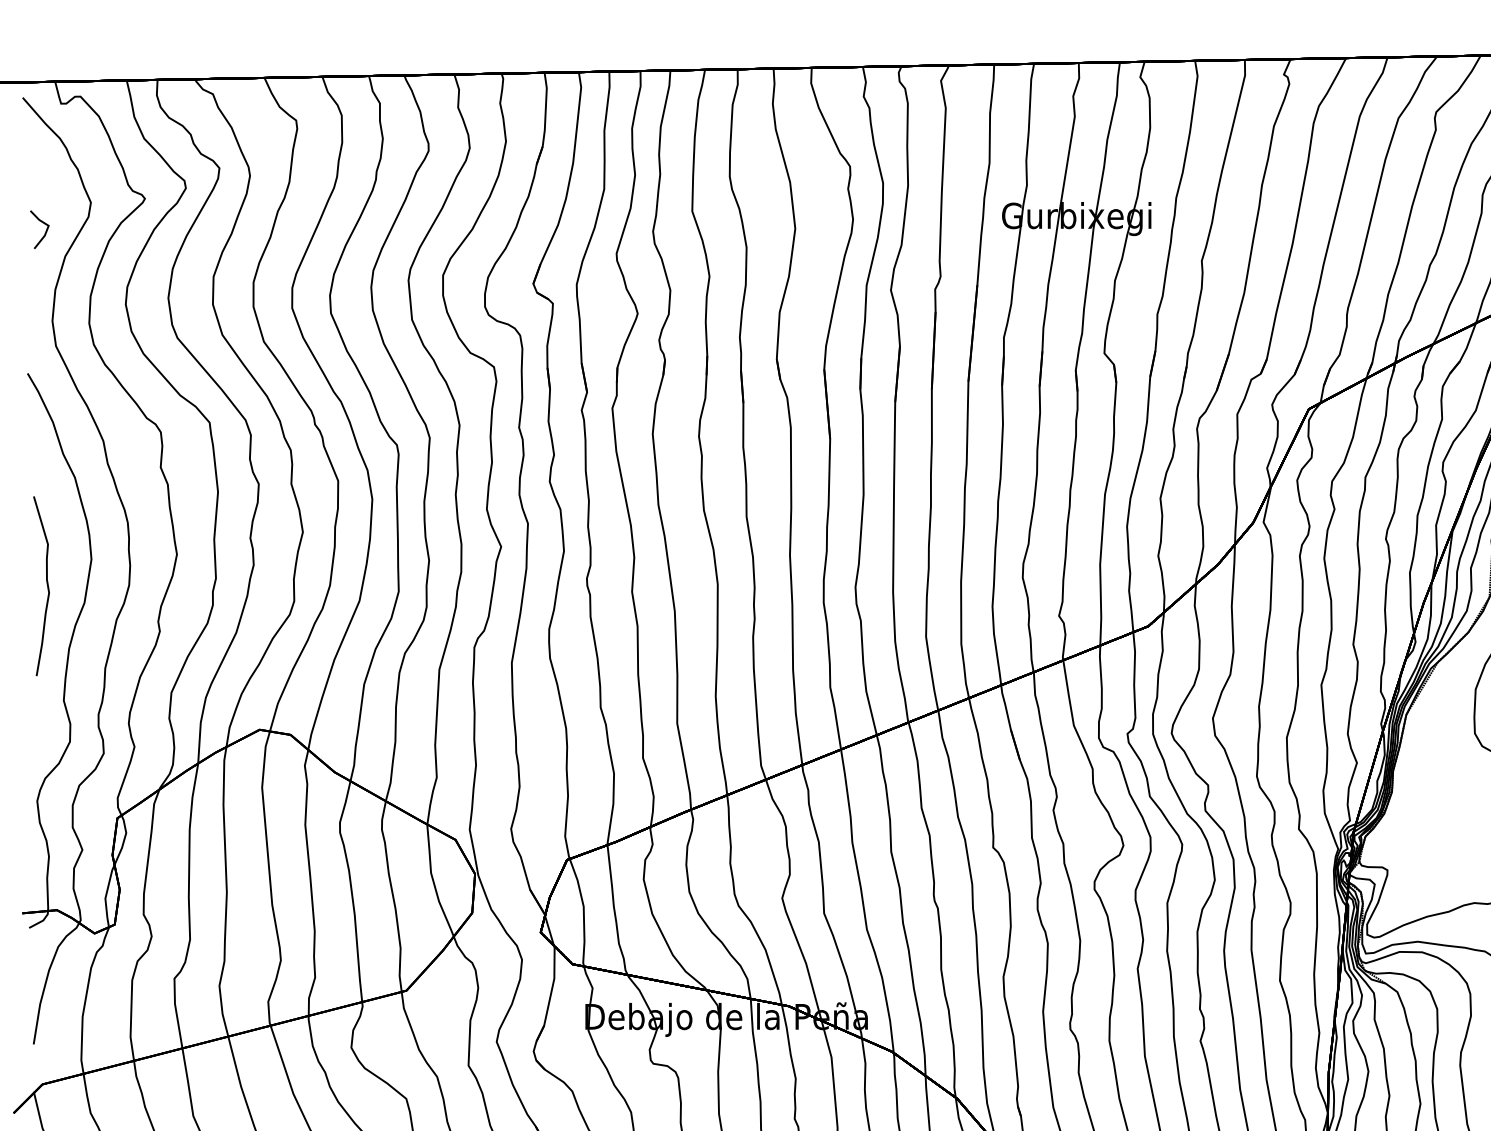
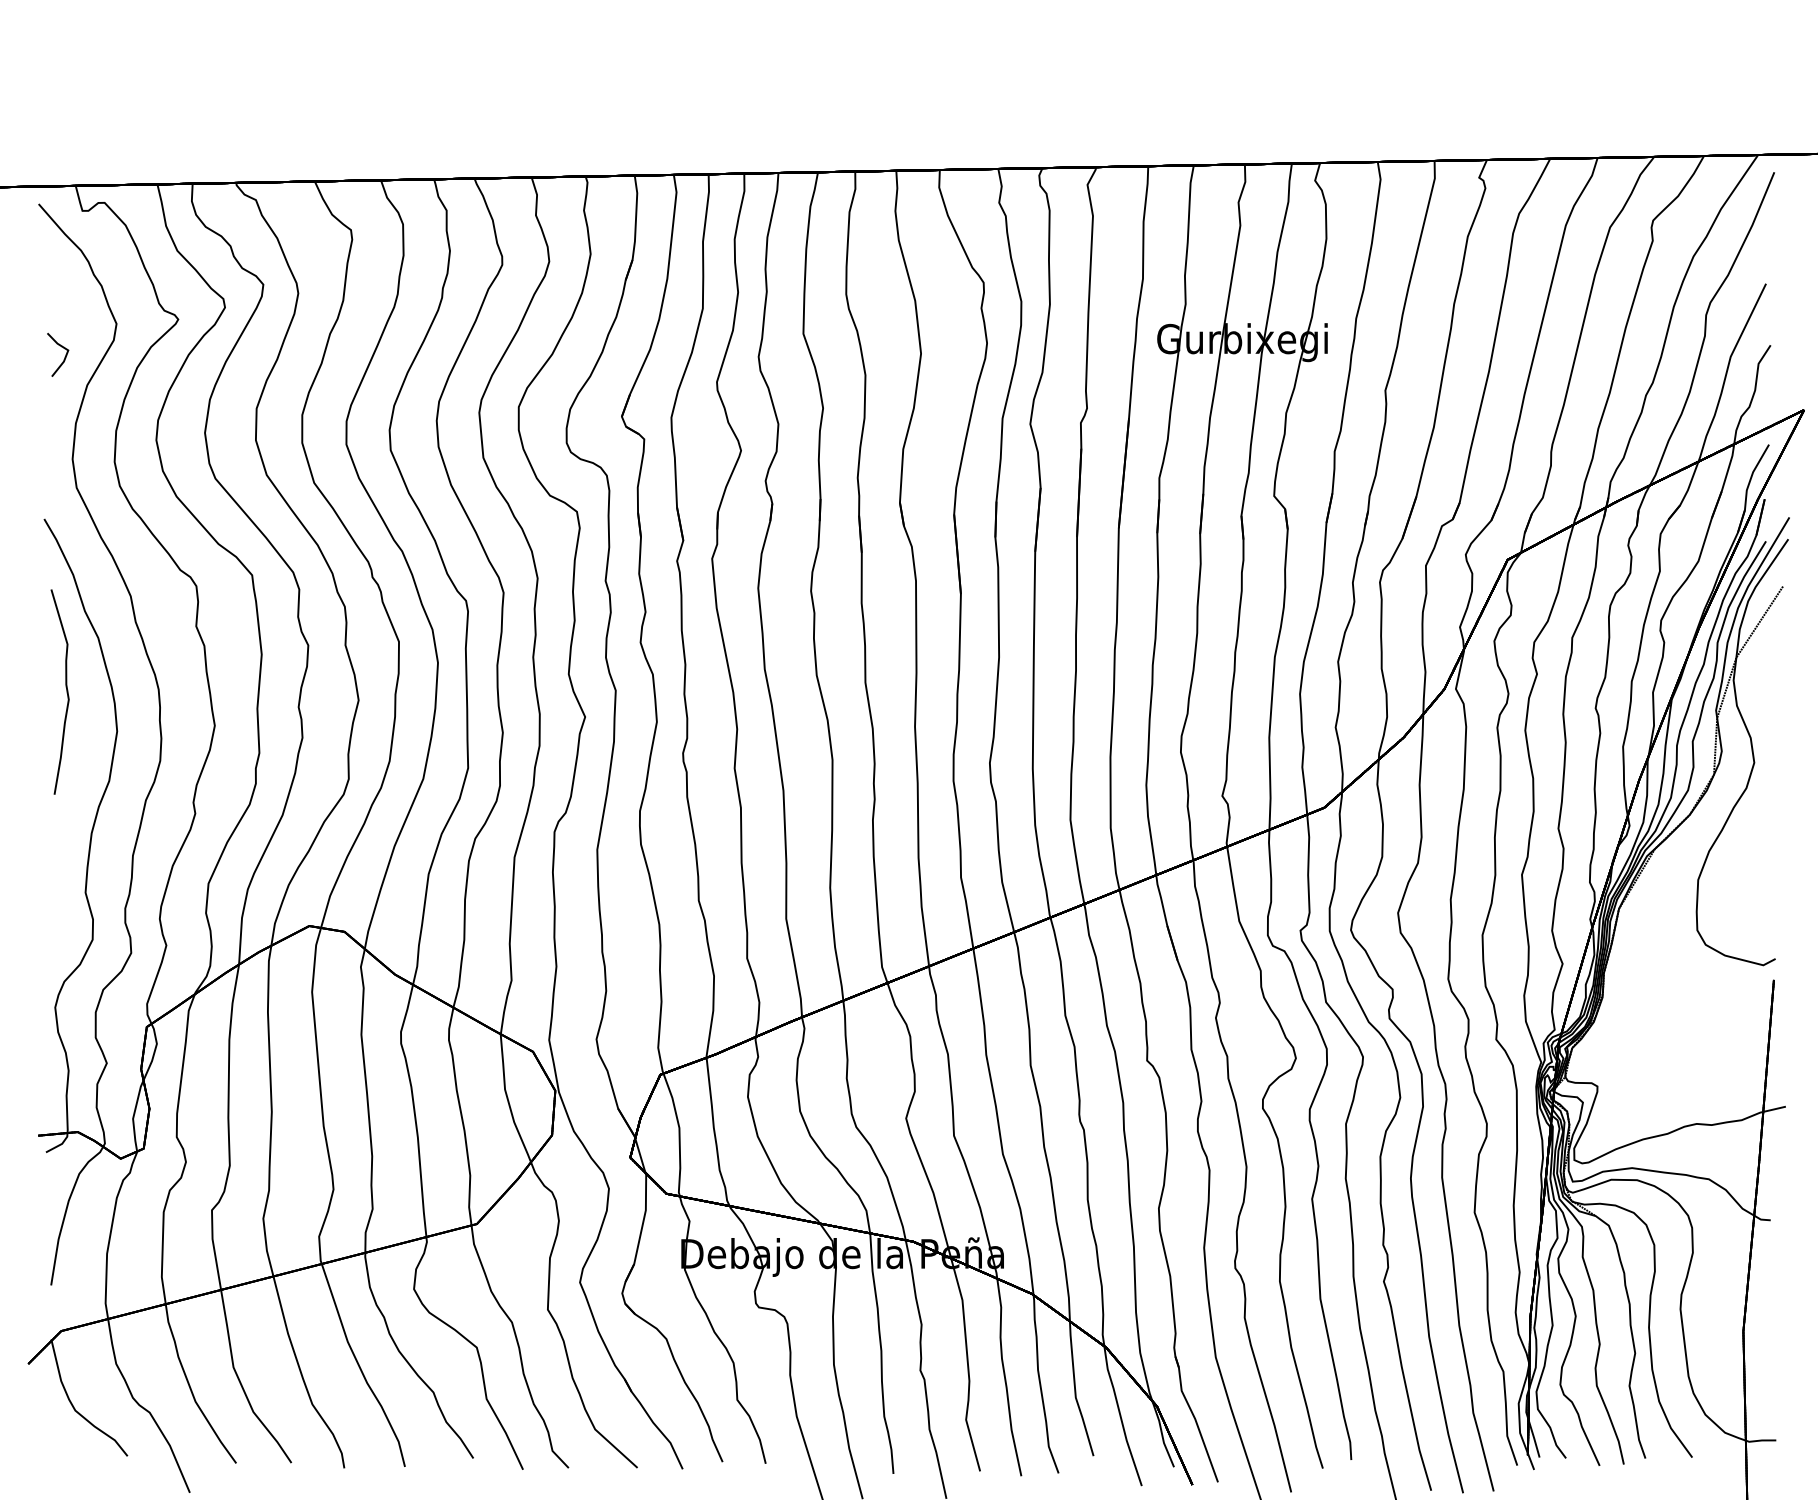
part: (47, 585) -> (66, 691), moved

